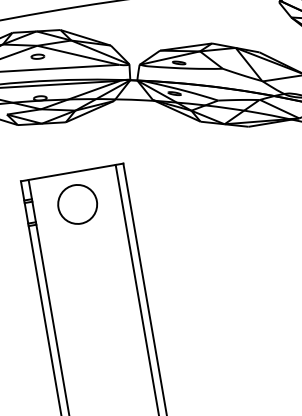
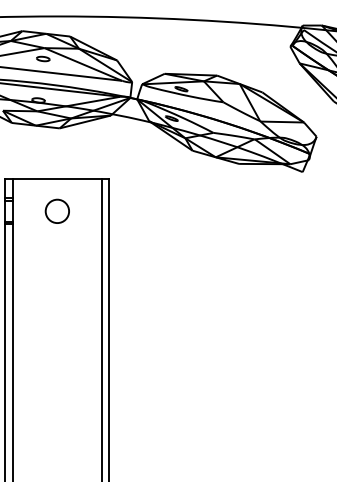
part: (77, 204) -> (57, 211), size x0.6

